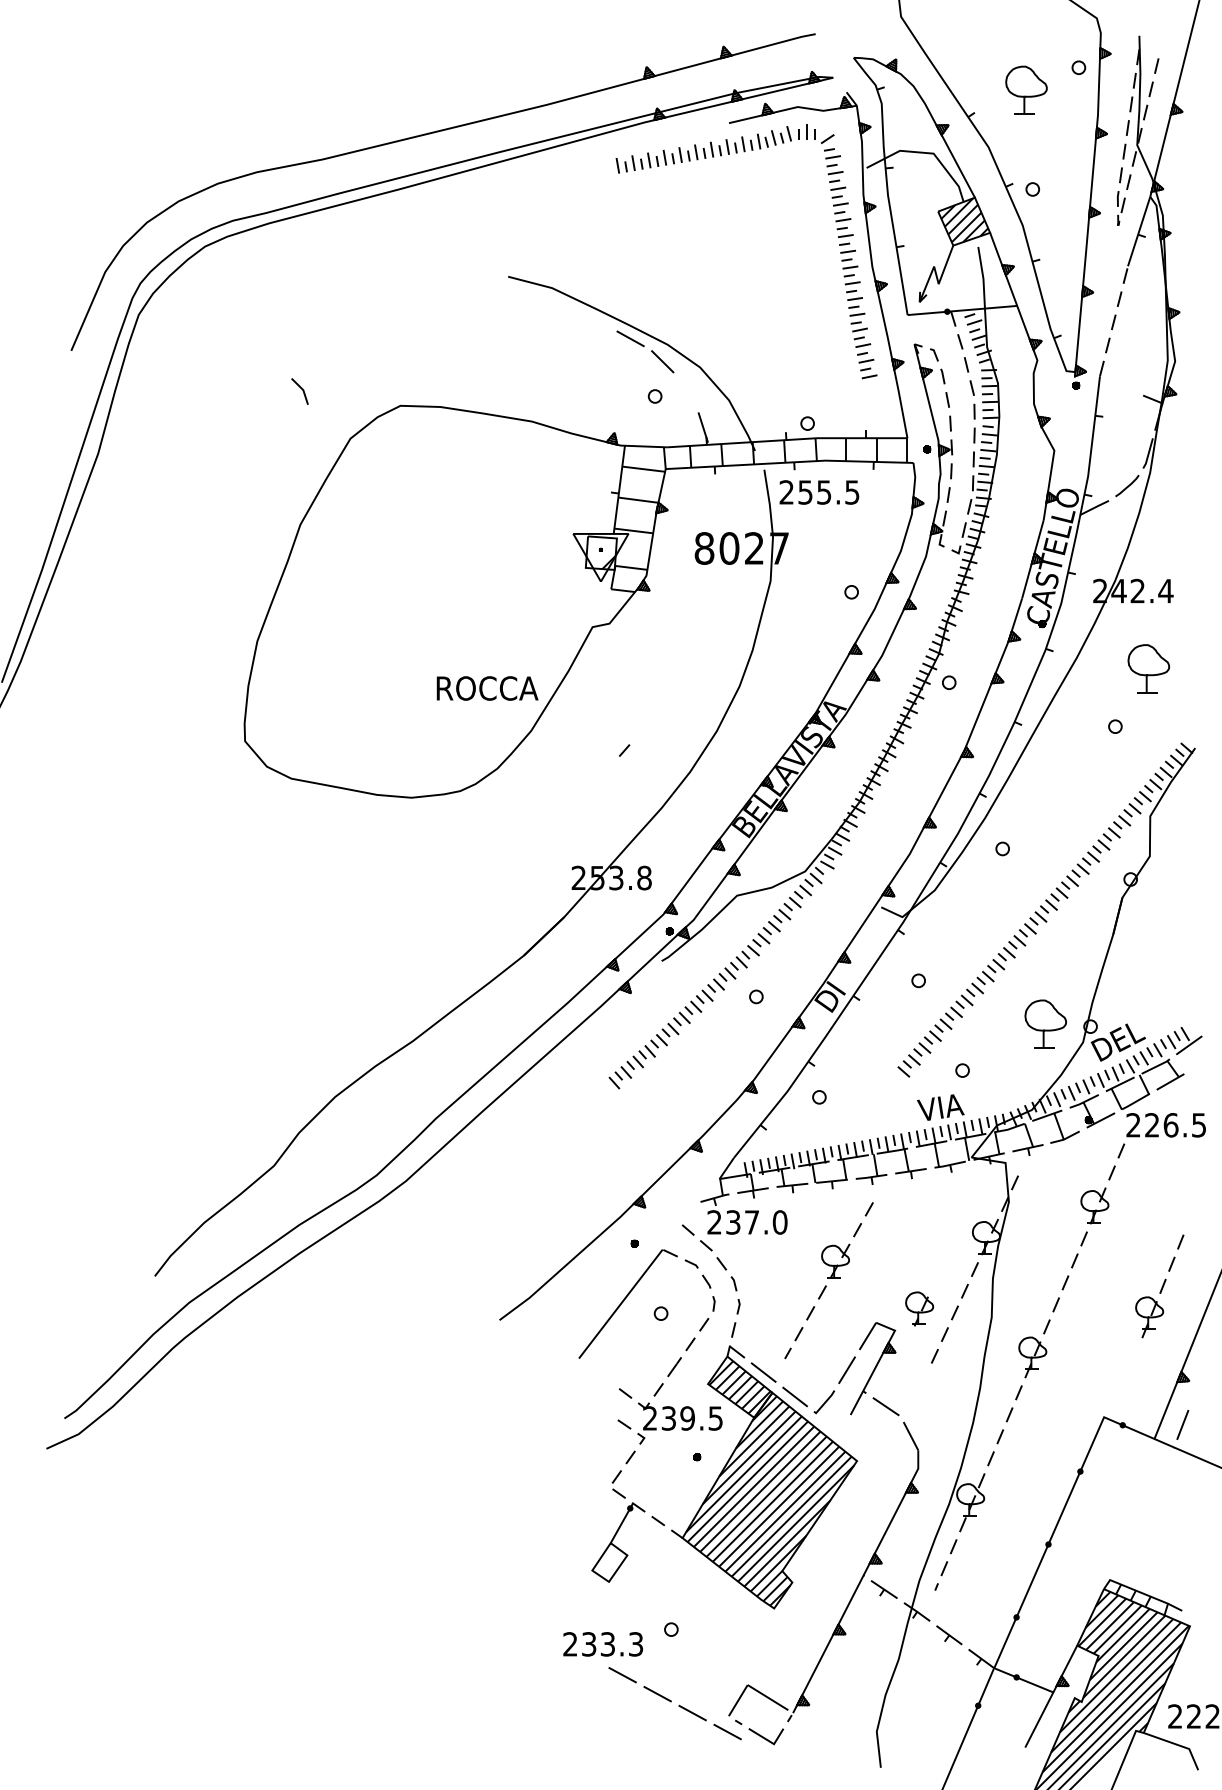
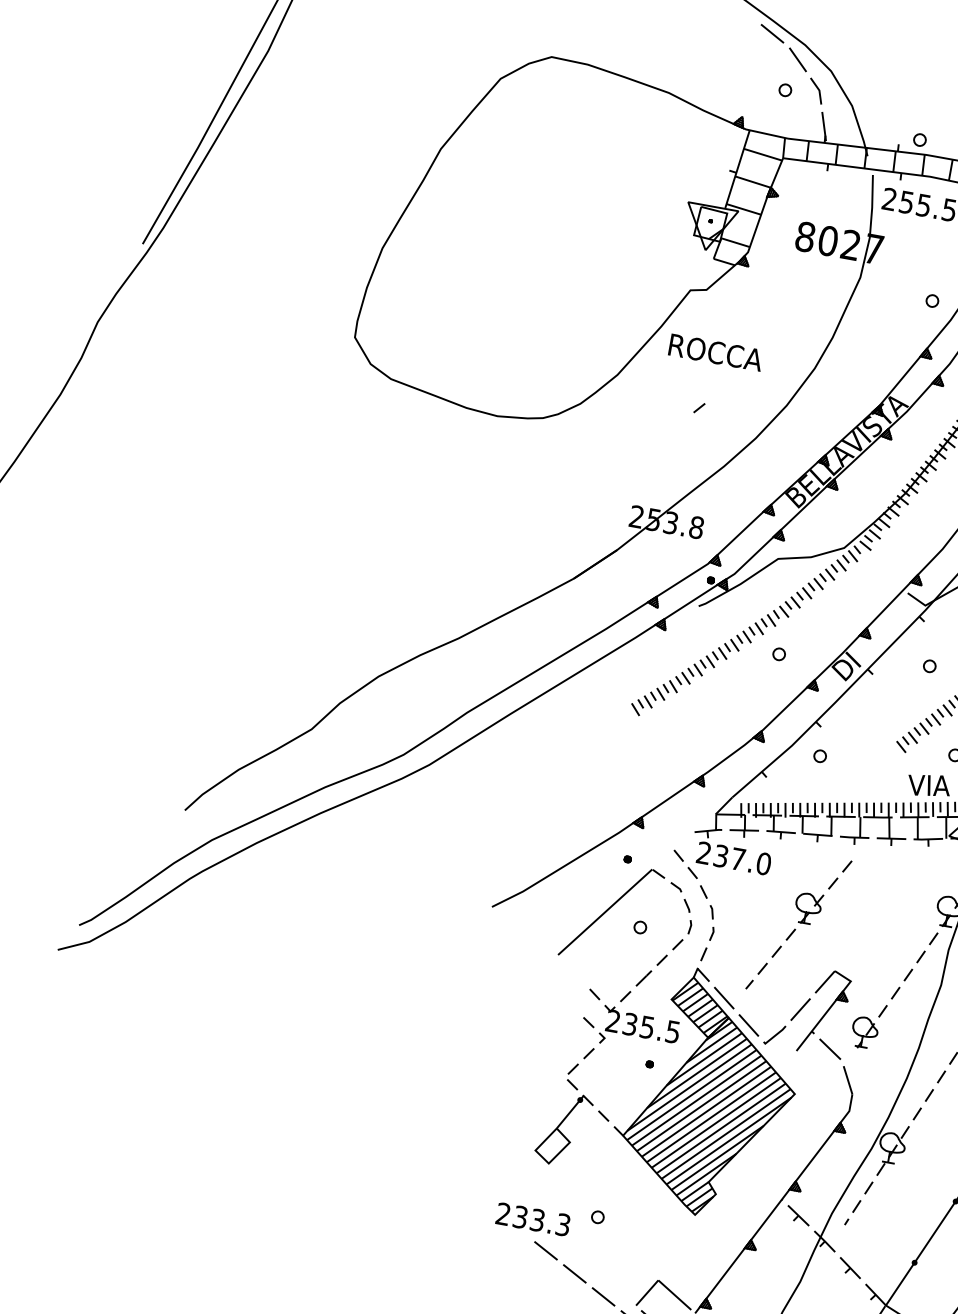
line: (301, 389) -> (817, 89), moved
text: (487, 688) -> (715, 352), moved
part: (919, 1308) -> (864, 1032), moved
text: (687, 1418) -> (647, 1027), 239.5 -> 235.5

